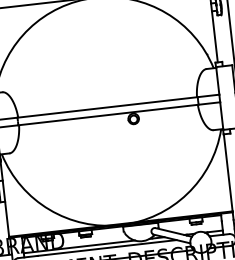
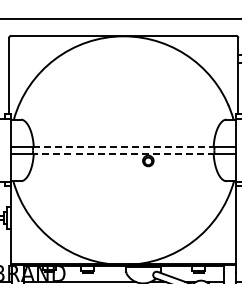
line: (107, 107) -> (123, 146), solid -> dashed
line: (108, 115) -> (123, 154), solid -> dashed

